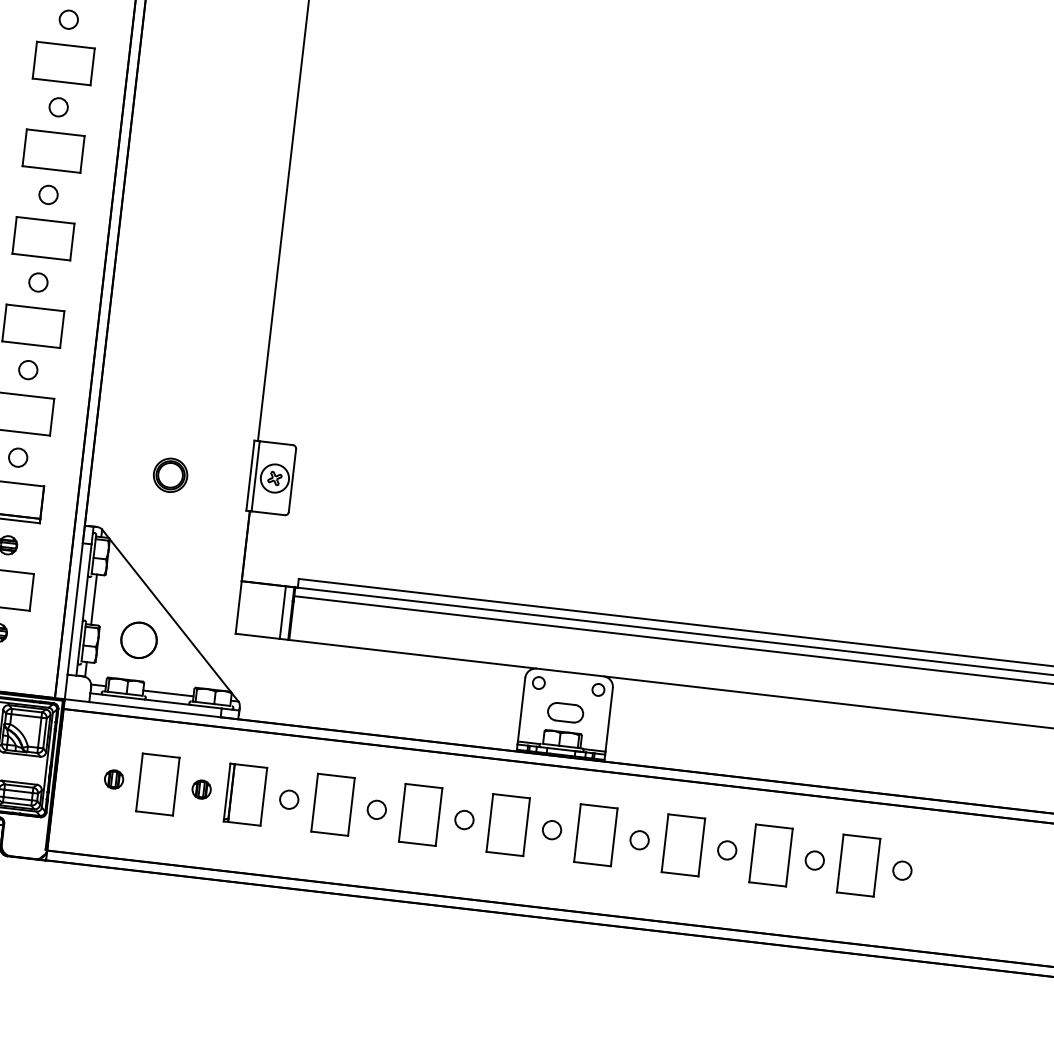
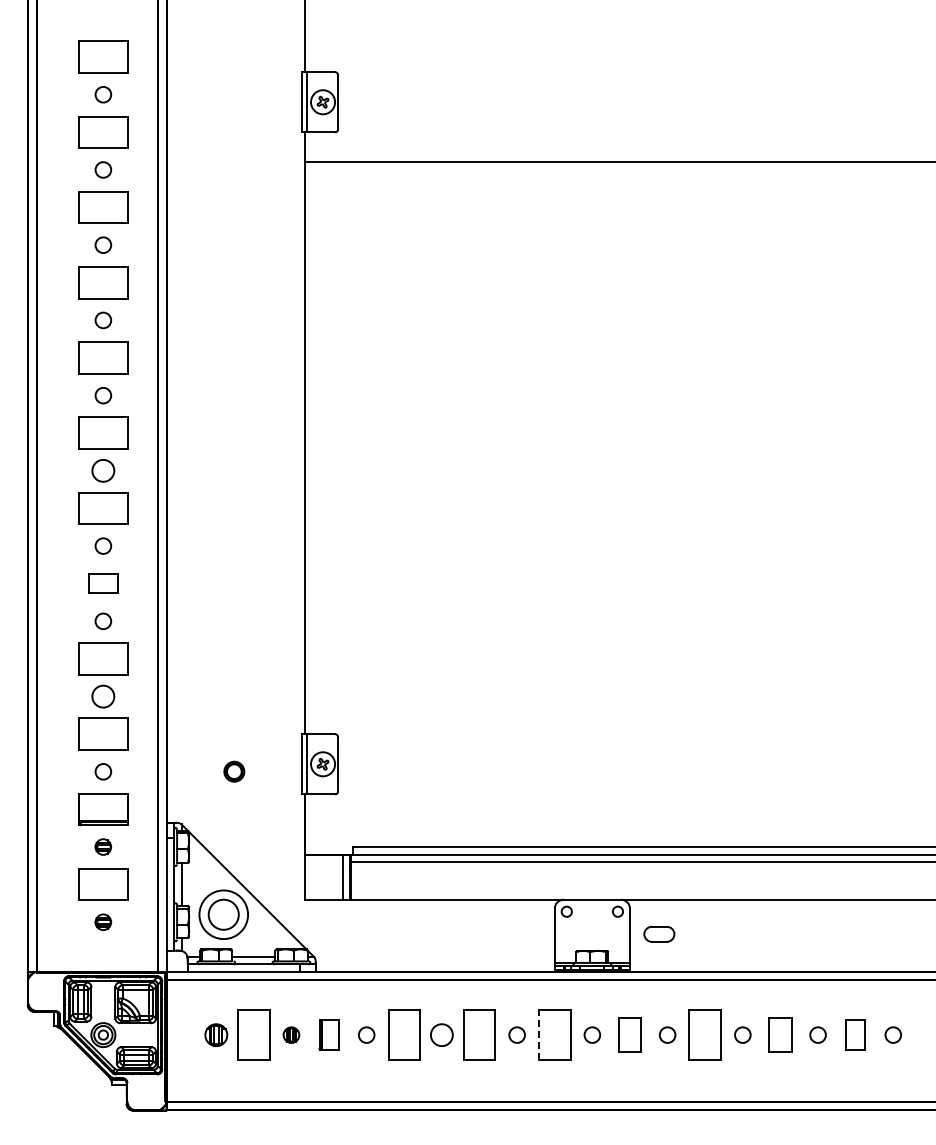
circle: (58, 106) -> (103, 470), size x1.4
part: (43, 238) -> (103, 583), size x0.6
circle: (28, 370) -> (103, 696), size x1.4
part: (170, 474) -> (234, 771), size x0.7
circle: (138, 640) -> (223, 914), size x1.6
part: (565, 711) -> (659, 933), moved
part: (113, 778) -> (215, 1034), size x1.4
part: (244, 793) -> (328, 1034), size x0.6
circle: (376, 809) -> (441, 1034), size x1.4
line: (489, 823) -> (538, 1035), solid -> dashed
part: (595, 834) -> (629, 1034), size x0.7
part: (771, 854) -> (780, 1034), size x0.7
part: (858, 864) -> (855, 1034), size x0.6

